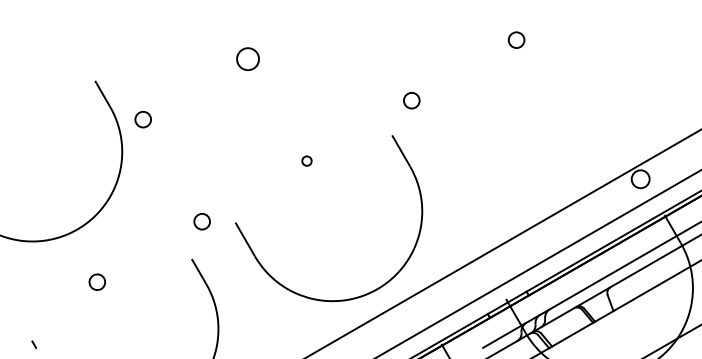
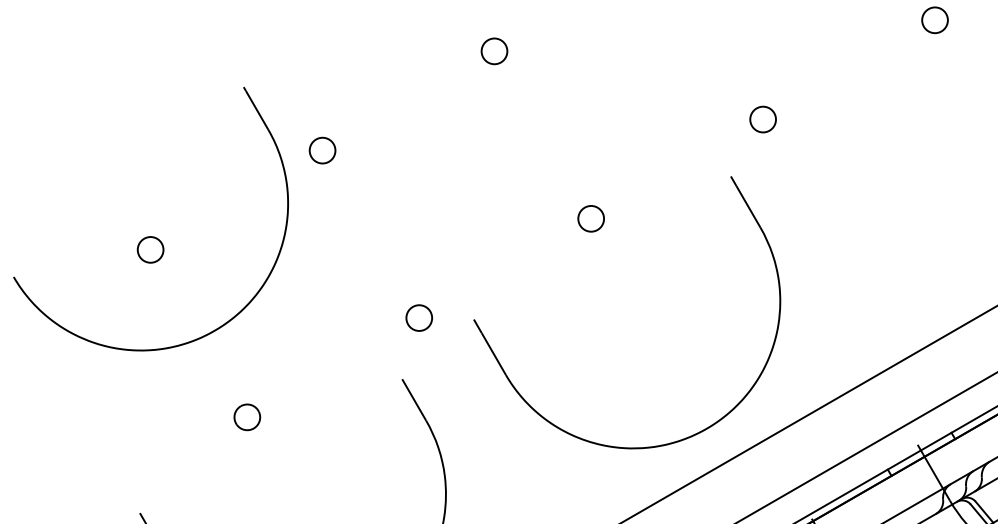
circle: (247, 58) -> (493, 50), size x0.71
circle: (306, 160) -> (590, 217), size x1.67
circle: (38, 179) -> (150, 248), added

